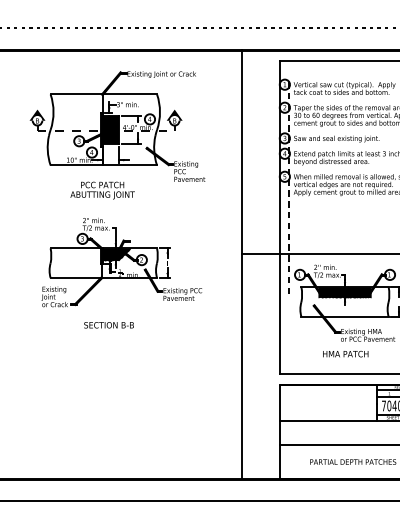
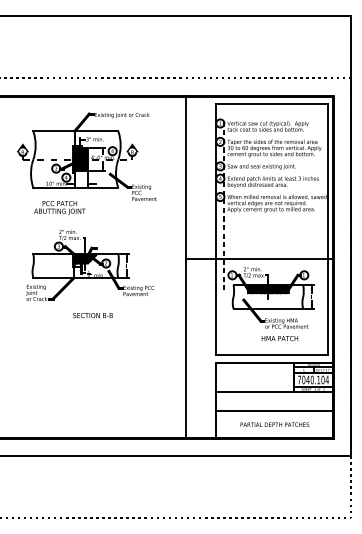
text: (102, 191) -> (59, 208), moved
text: (108, 325) -> (92, 315), moved
text: (345, 354) -> (279, 338), moved

